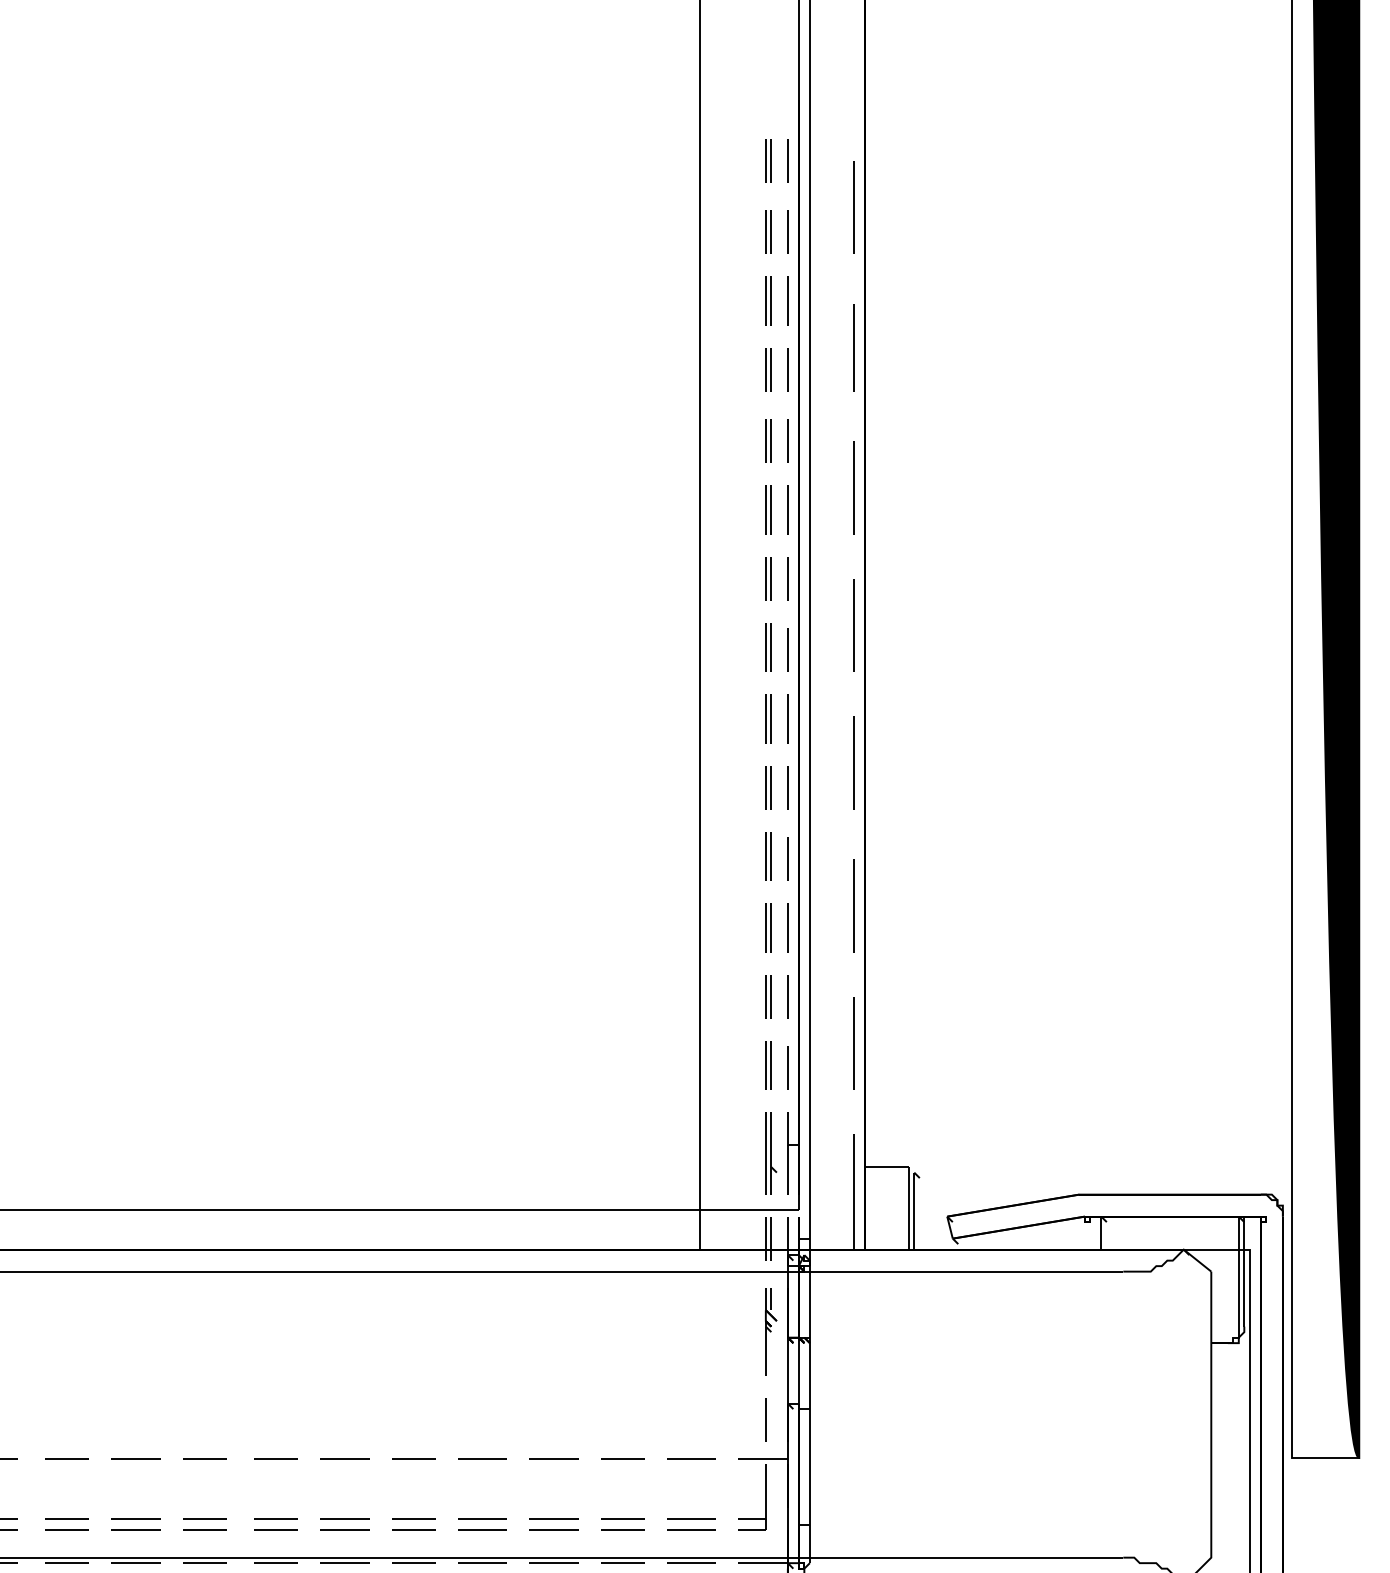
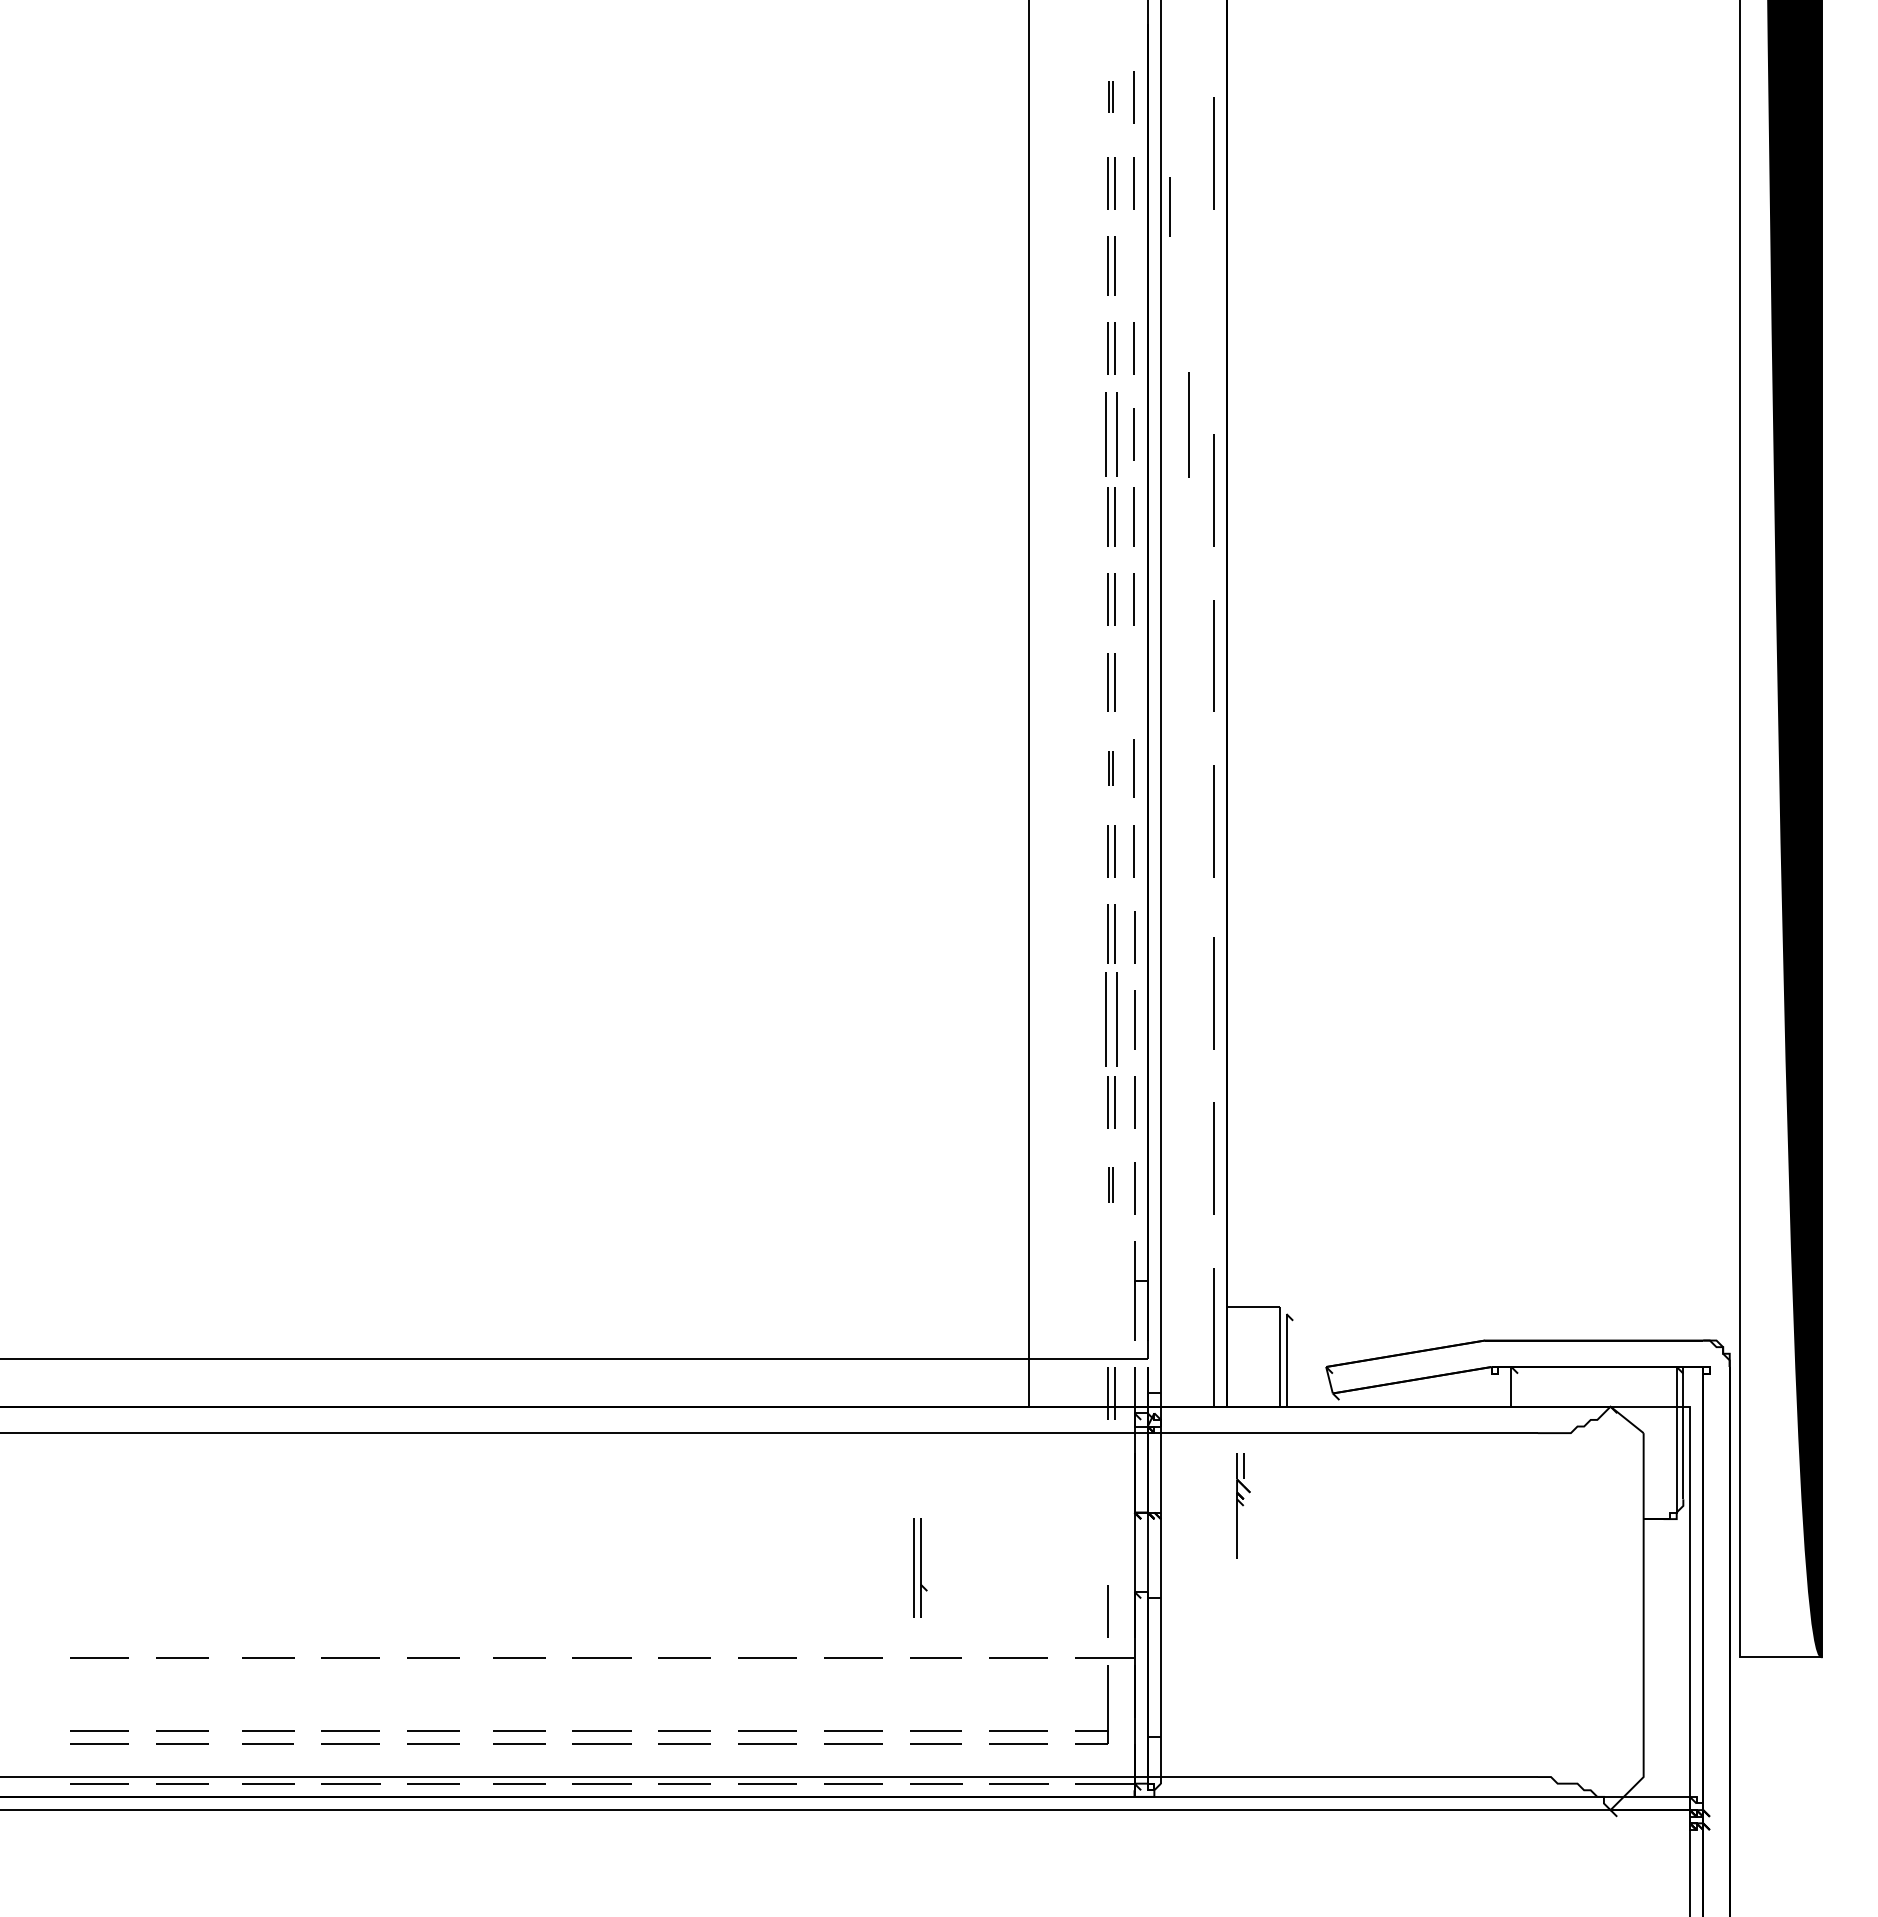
part: (768, 160) -> (1111, 97), size x0.6
line: (787, 300) -> (1169, 206), moved
line: (853, 347) -> (1188, 424), moved
part: (768, 441) -> (1111, 434), size x1.6
line: (787, 649) -> (1133, 685), removed
part: (768, 718) -> (1111, 768), size x0.6
part: (768, 927) -> (1111, 1019), size x1.6
part: (768, 1064) -> (1111, 1184), size x0.6
part: (771, 1153) -> (920, 1567), moved
part: (771, 1331) -> (1243, 1505), moved

